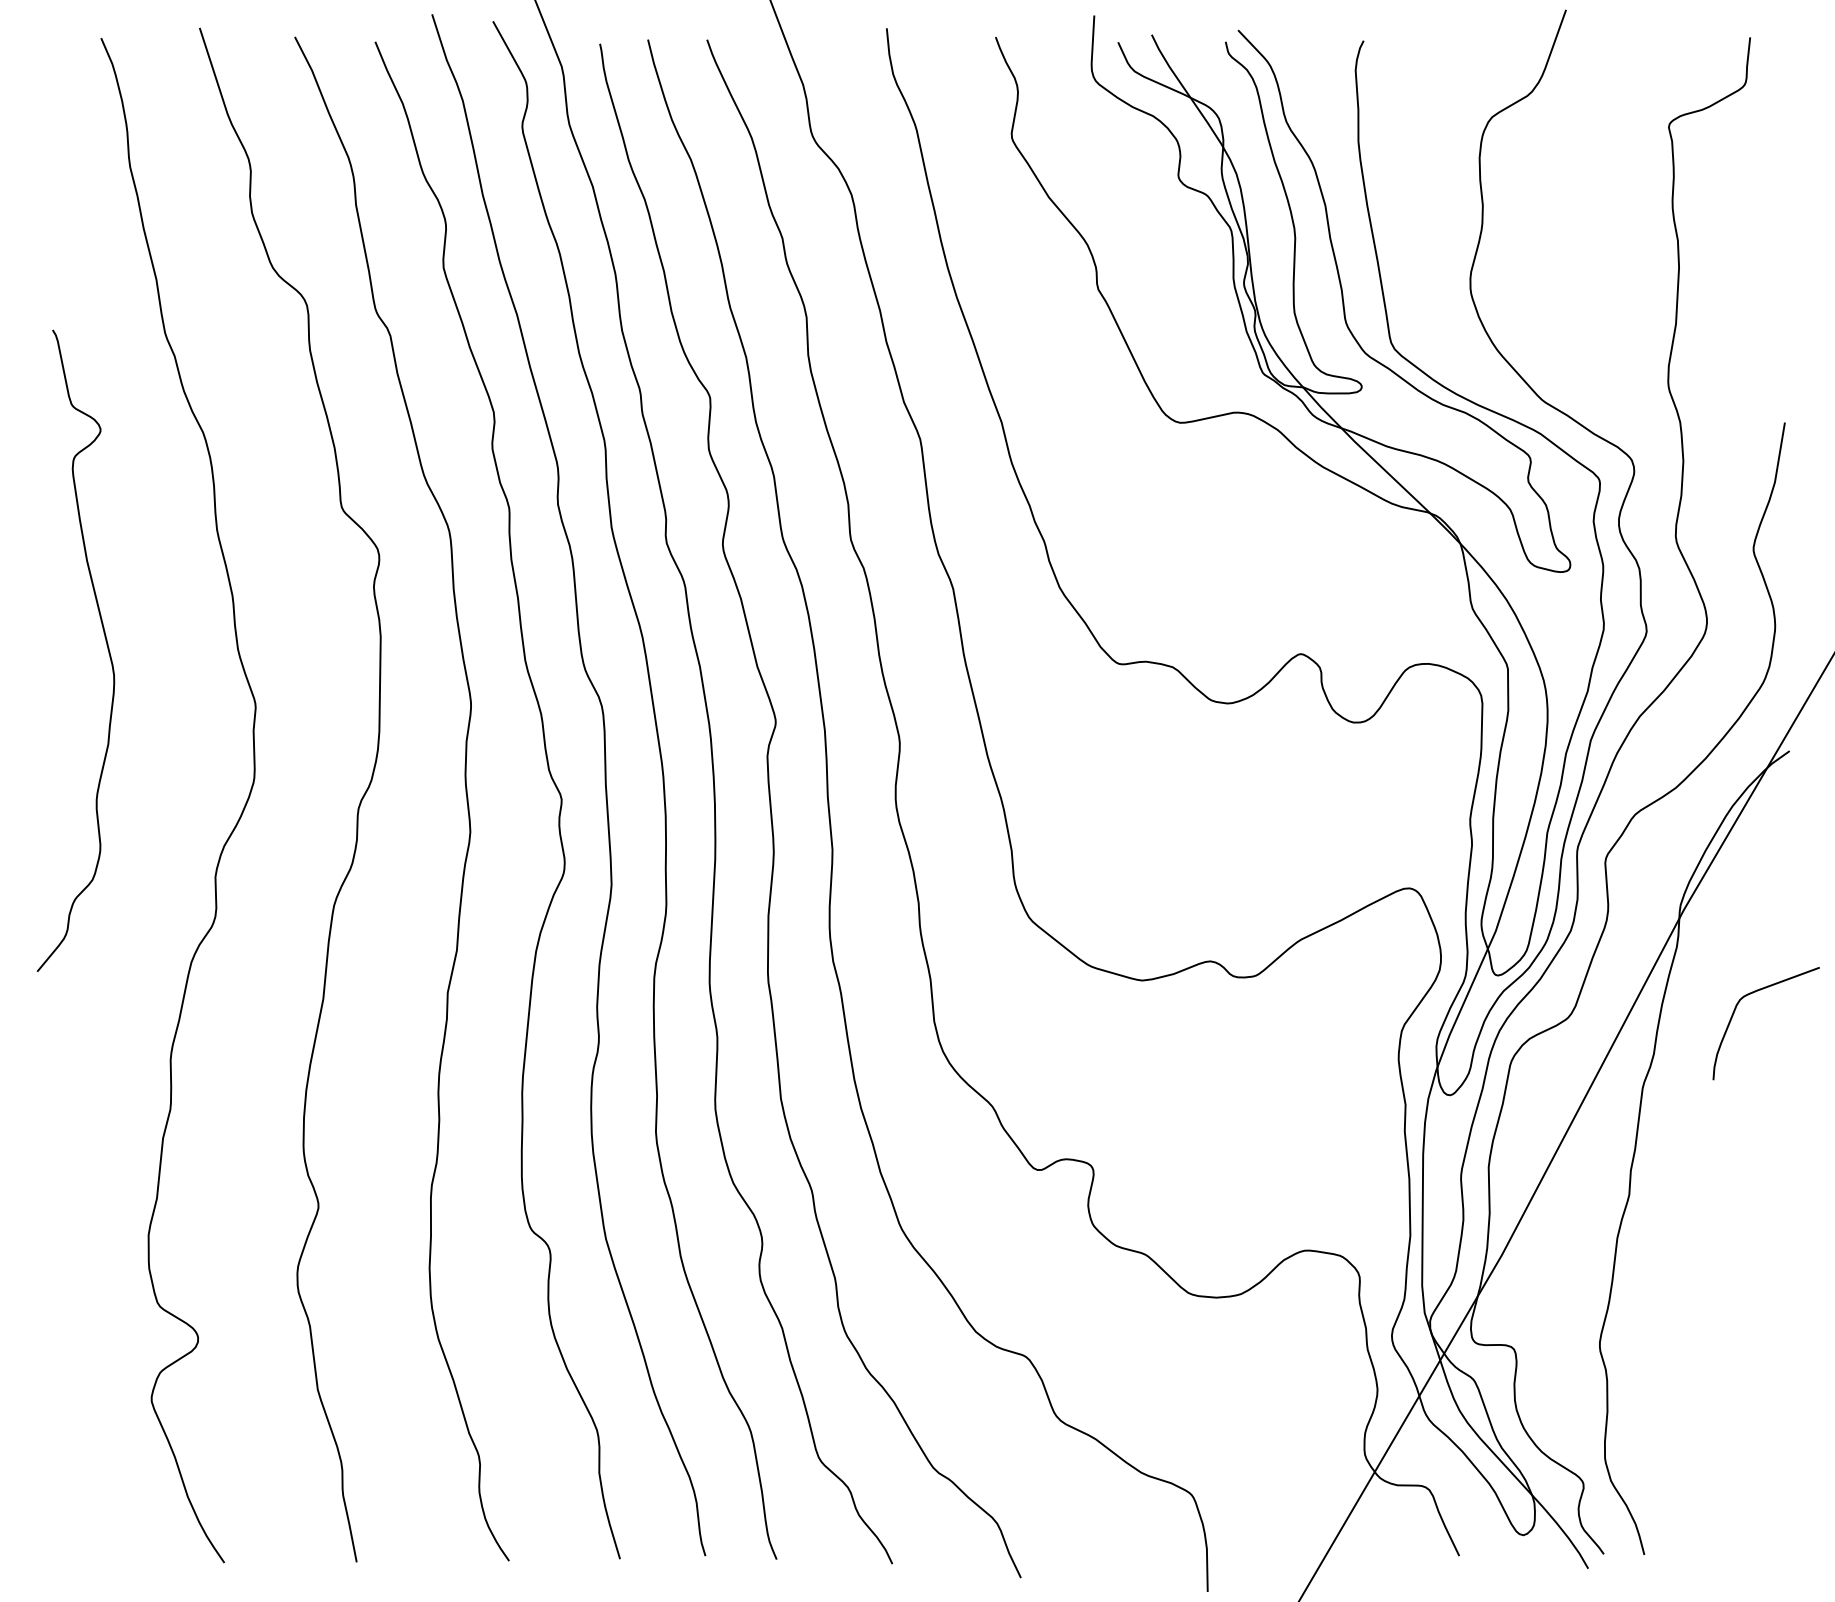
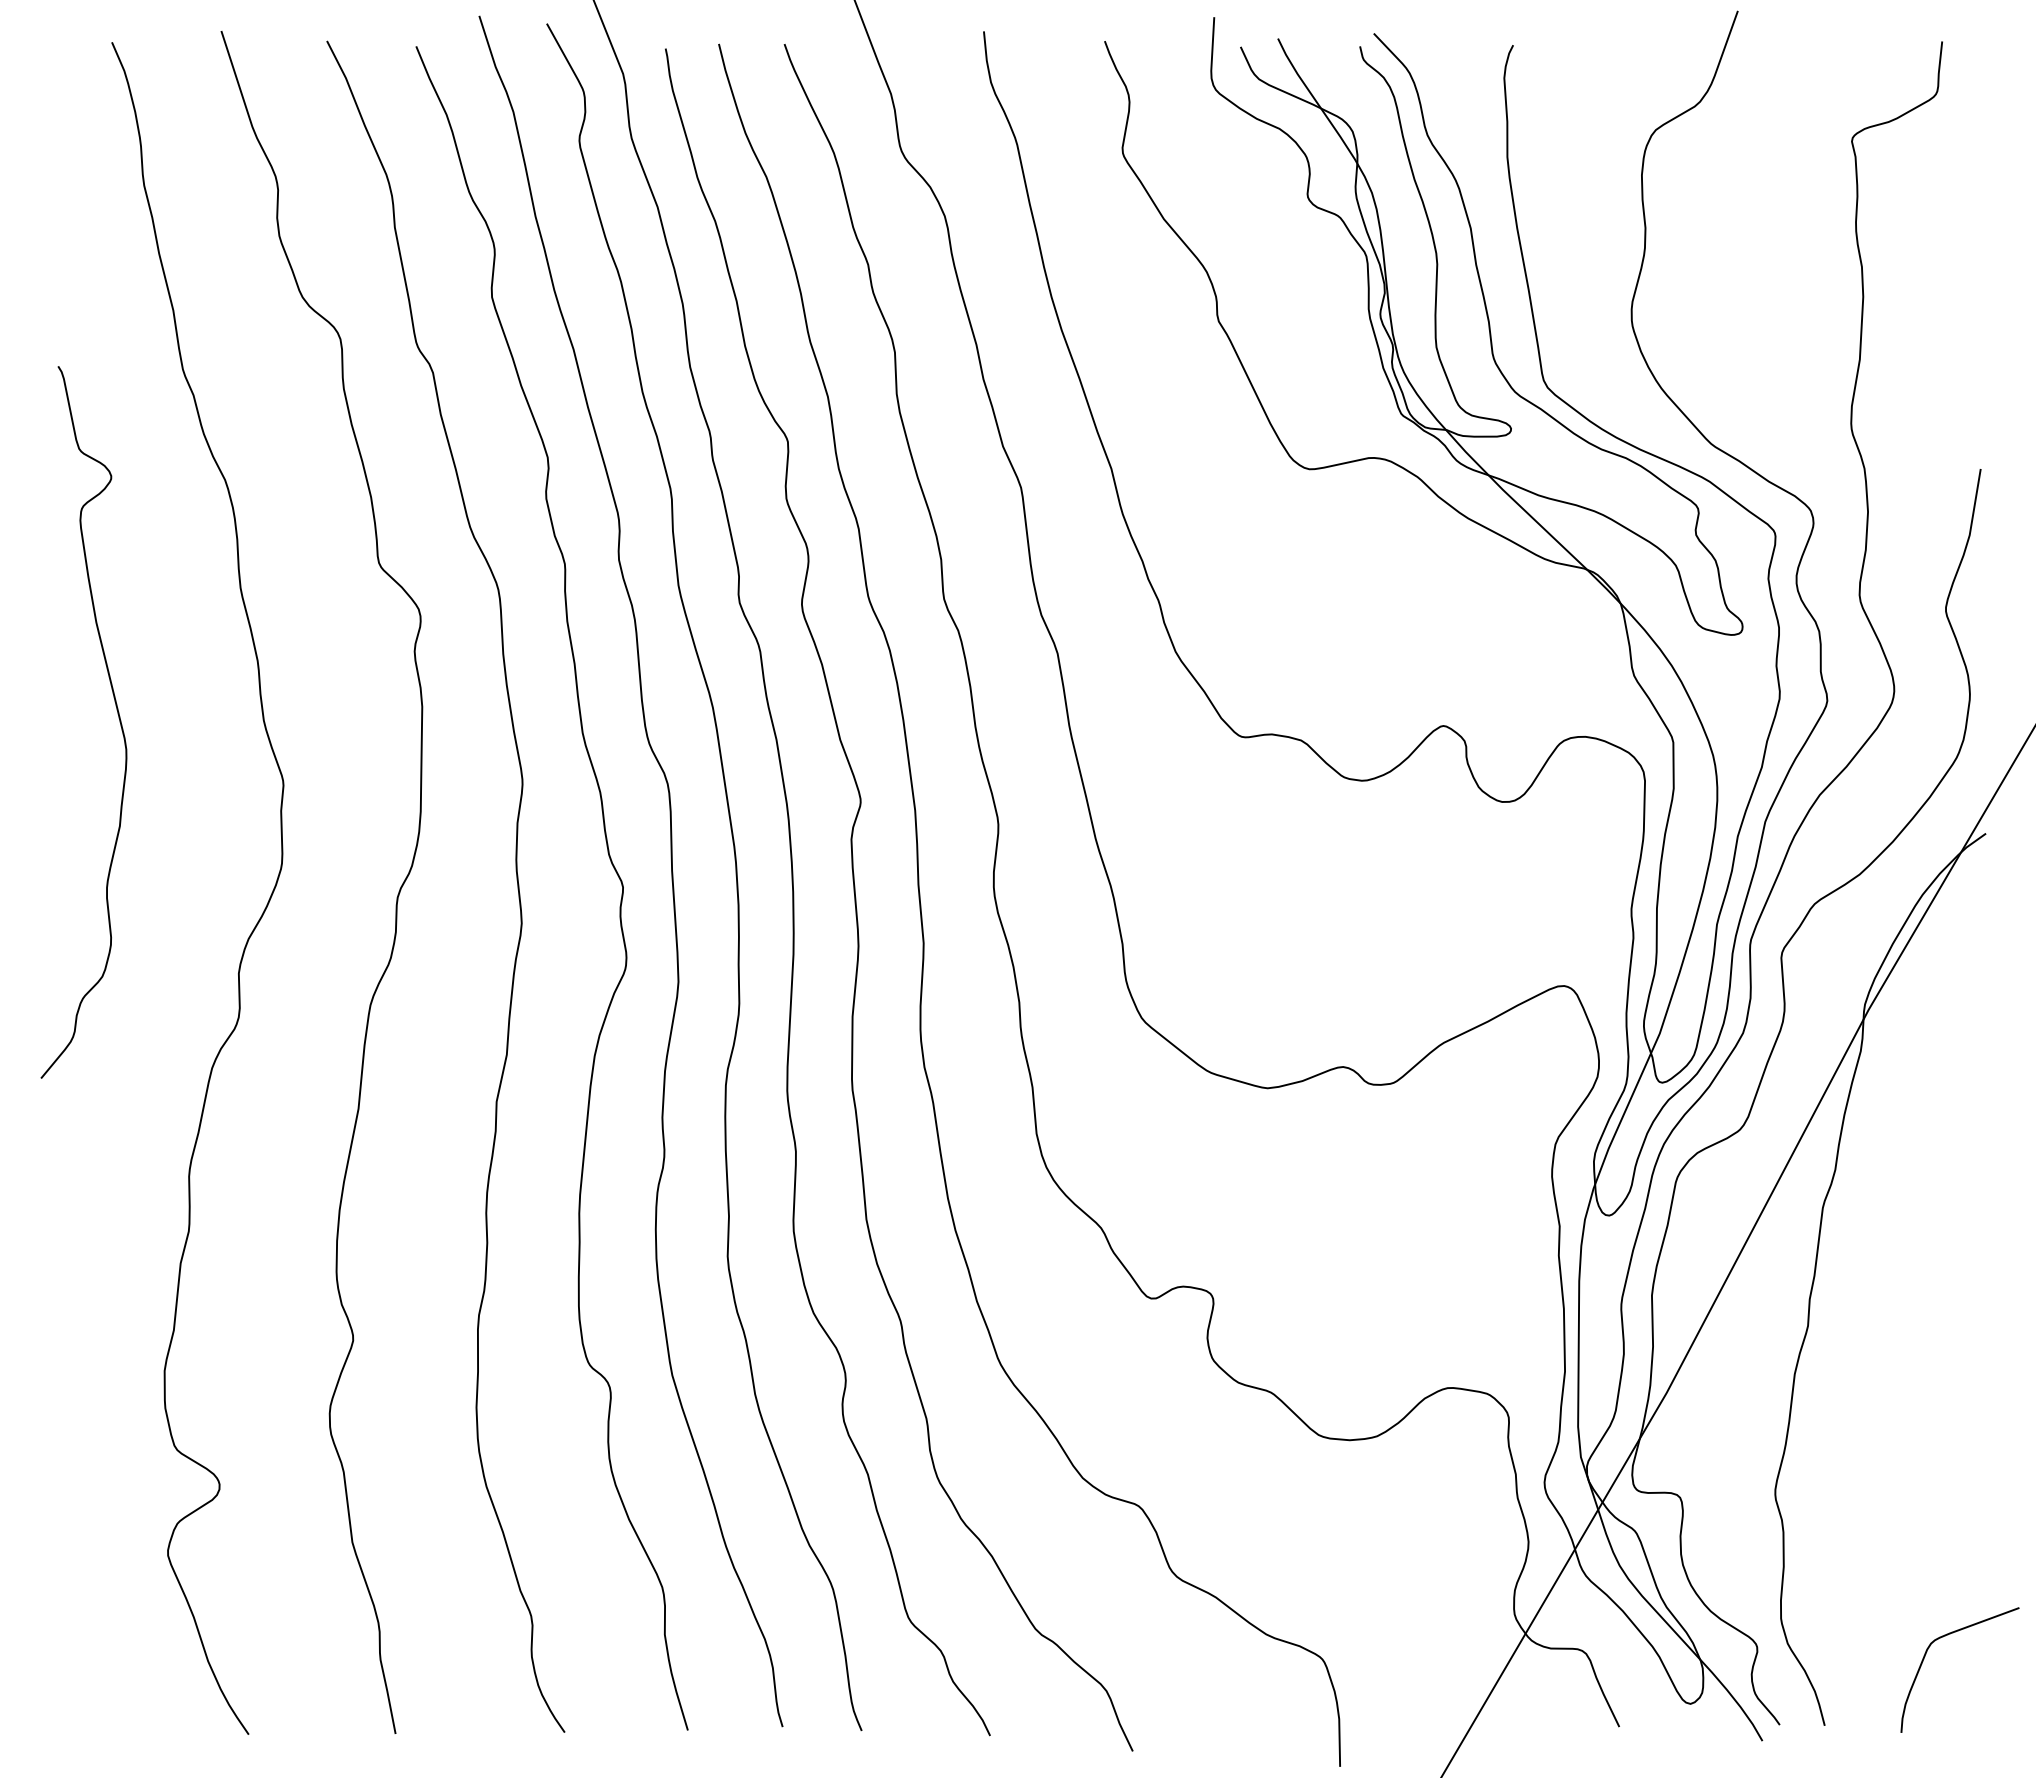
curve: (1755, 992) -> (1948, 1635), moved

